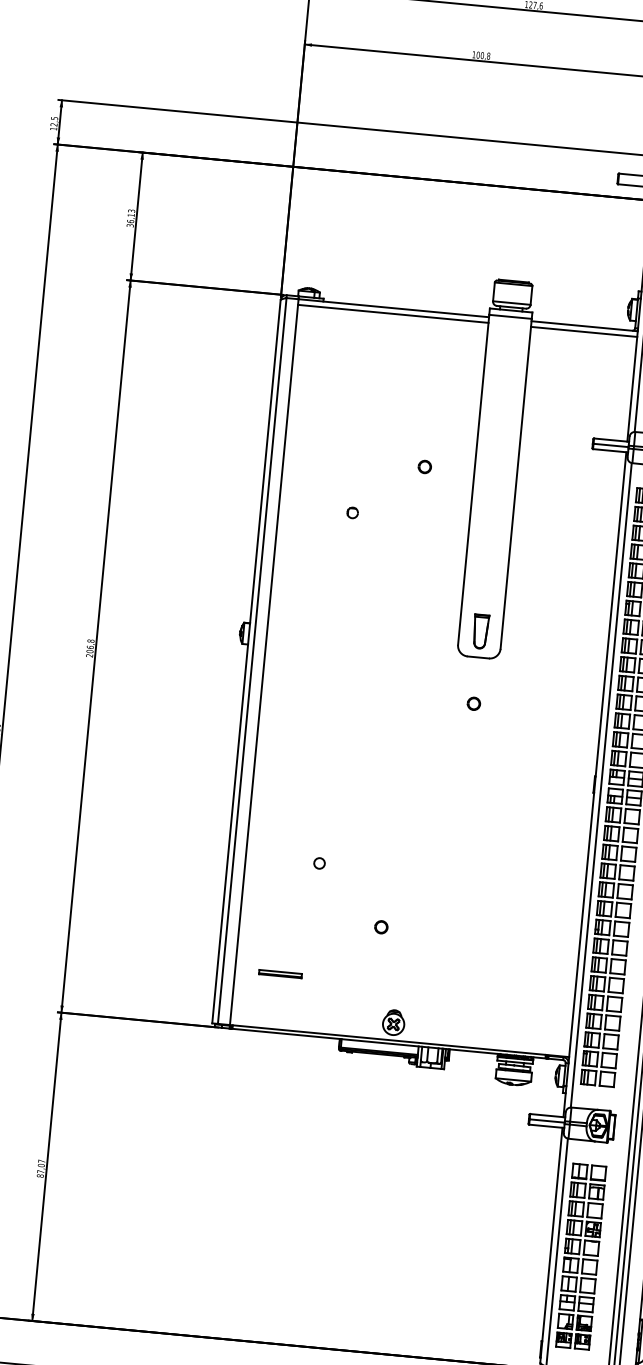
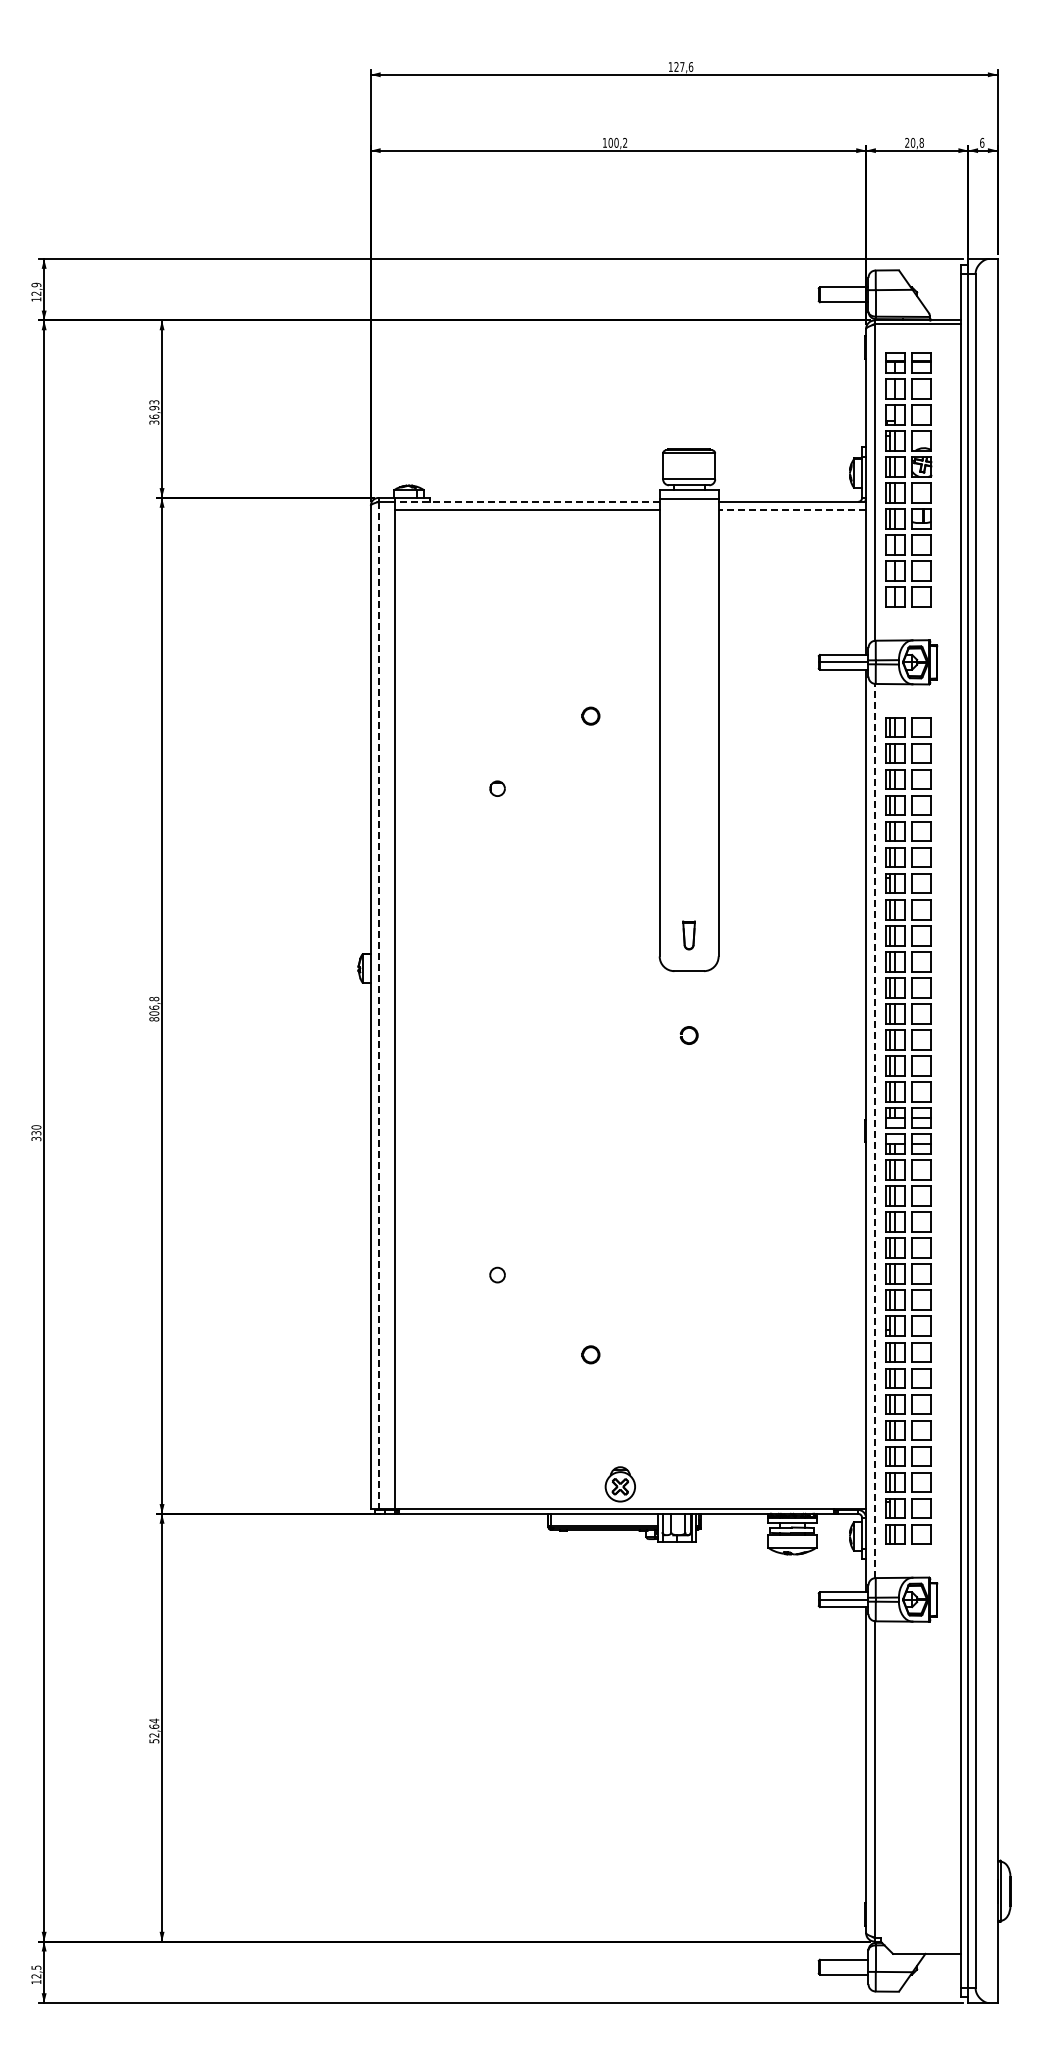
text: (488, 55) -> (625, 142), 100,8 -> 100,2
text: (54, 118) -> (36, 284), 12,5 -> 12,9
text: (131, 215) -> (154, 408), 36,13 -> 36,93
line: (393, 307) -> (527, 501), solid -> dashed
line: (584, 331) -> (792, 509), solid -> dashed
part: (480, 631) -> (688, 935), size x0.6
text: (89, 655) -> (154, 1019), 206,8 -> 806,8
line: (252, 661) -> (378, 1005), solid -> dashed
line: (601, 784) -> (874, 1130), solid -> dashed
part: (280, 973) -> (458, 1431), removed
text: (41, 1168) -> (154, 1730), 87,07 -> 52,64
part: (581, 1256) -> (908, 1781), removed

